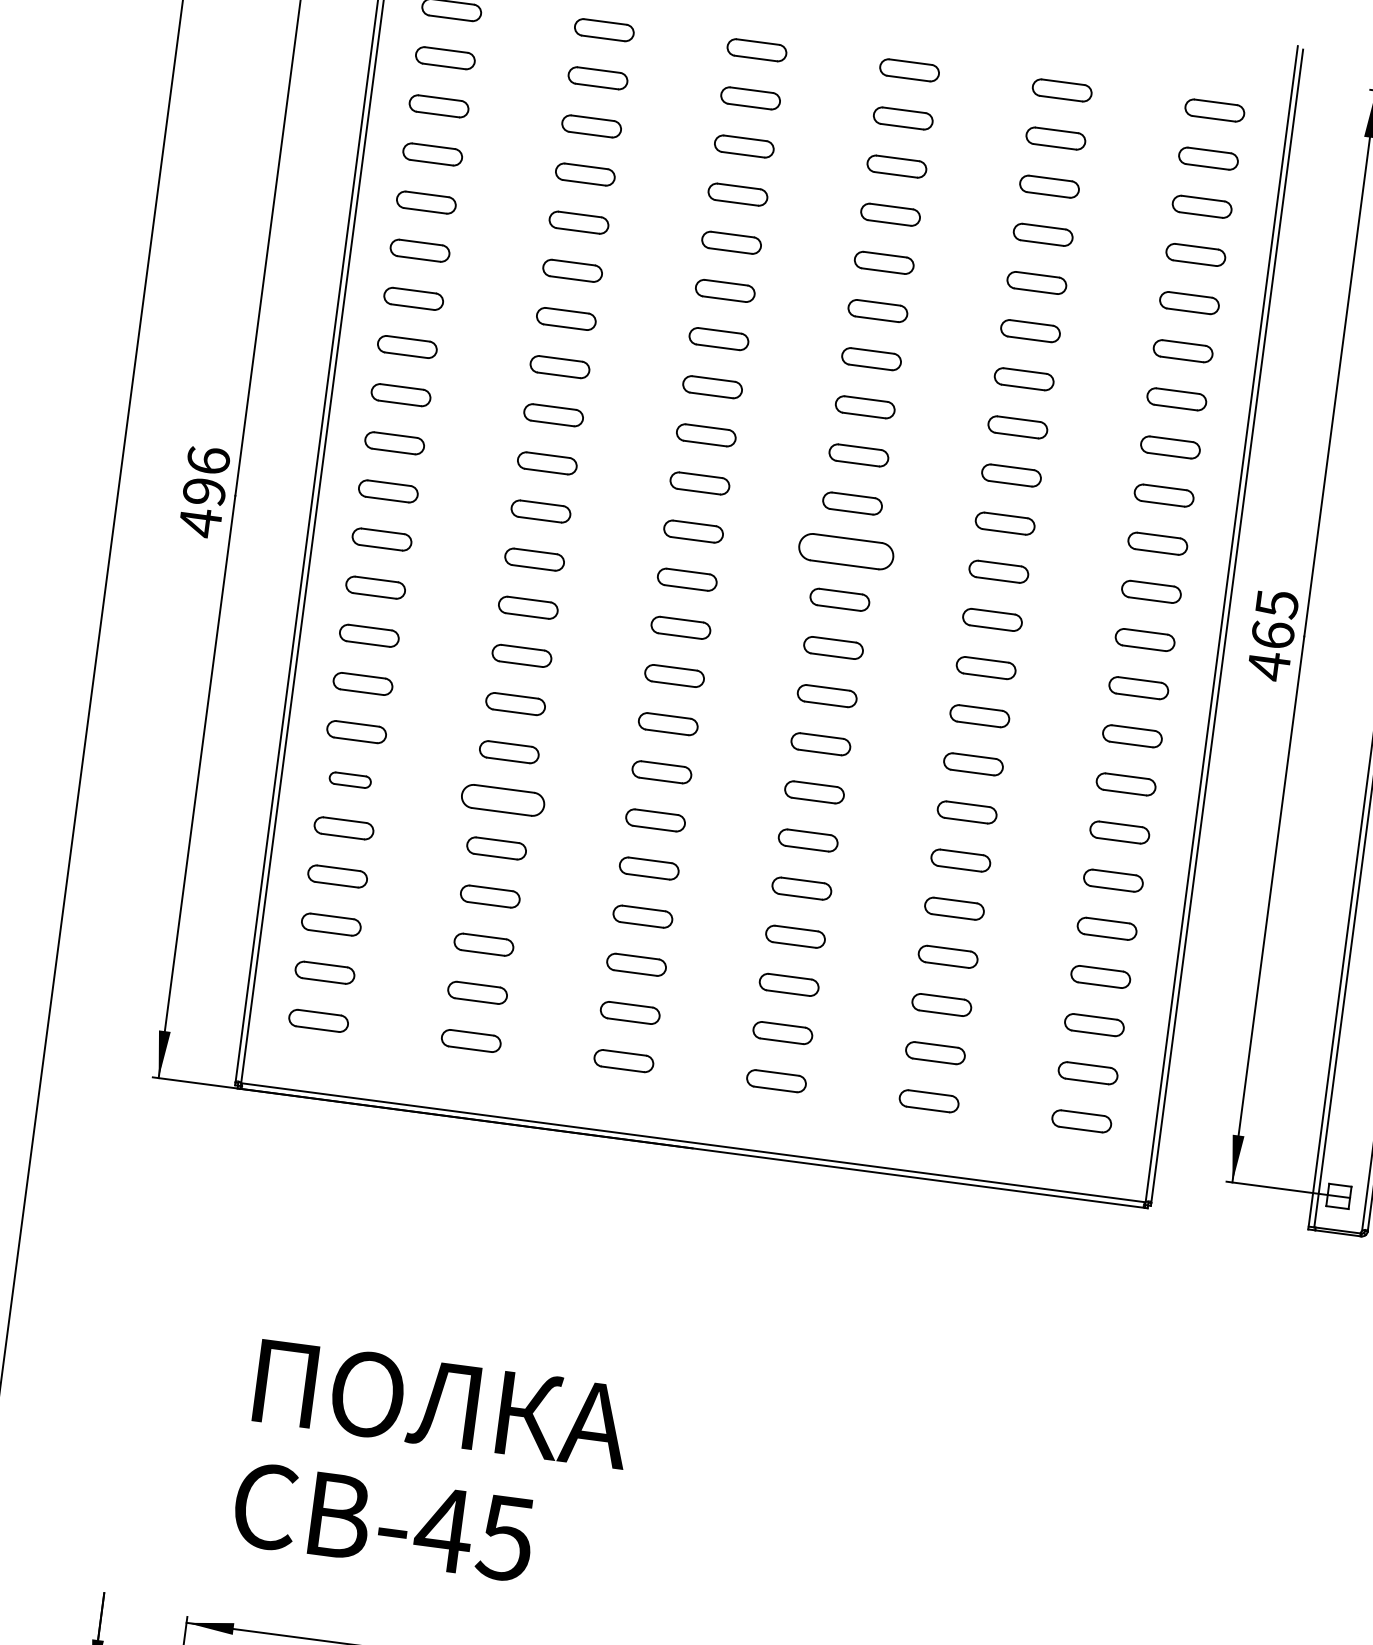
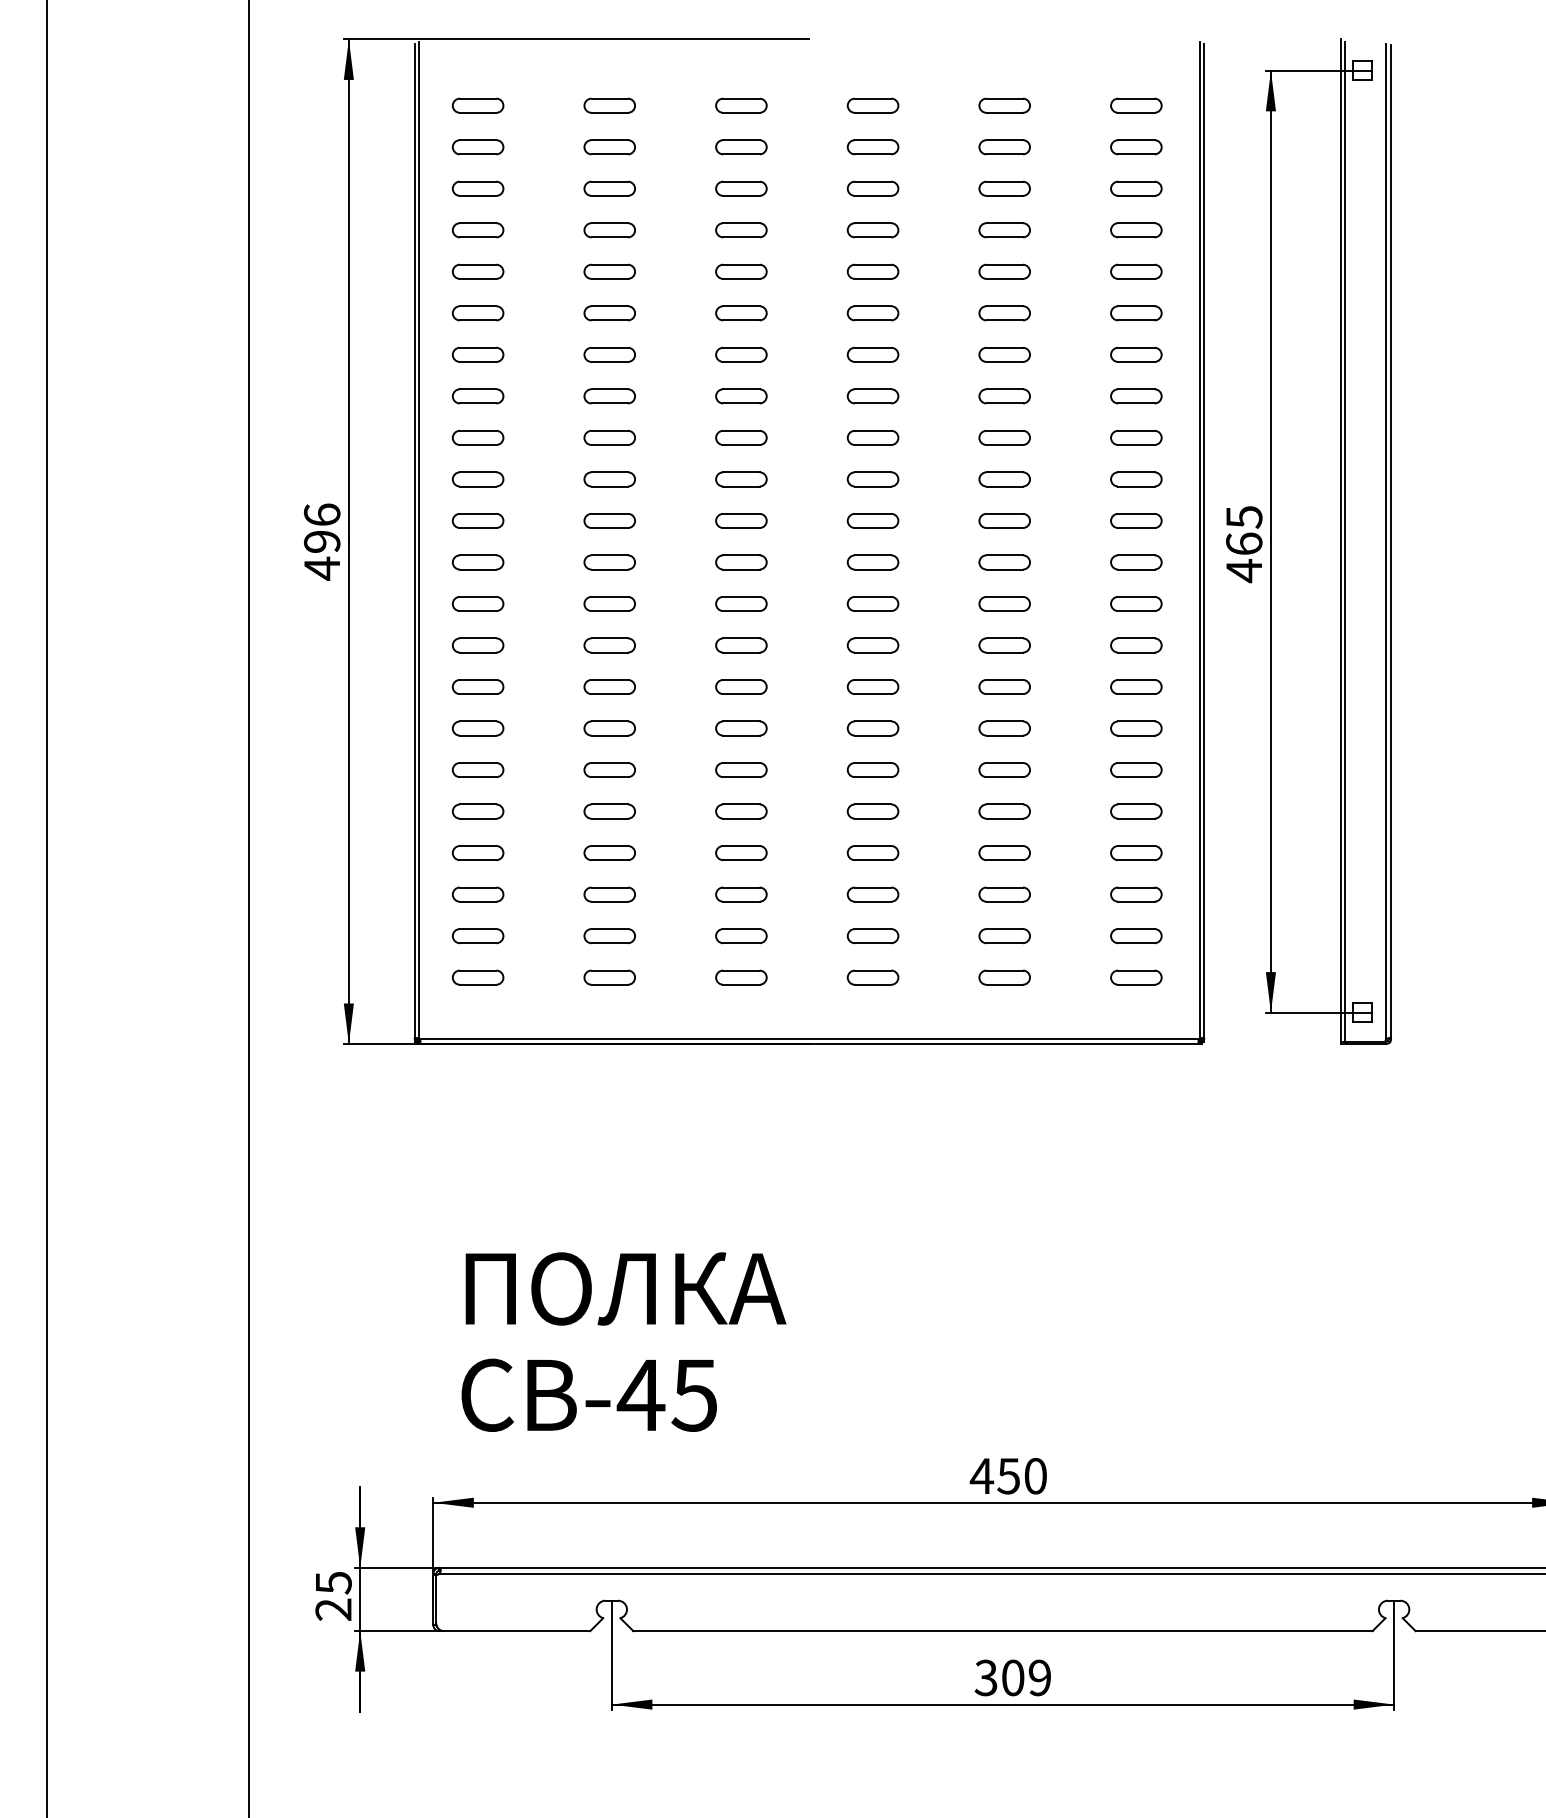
part: (845, 551) -> (872, 520), size x0.62
part: (349, 779) -> (477, 769), size x1.43
part: (502, 799) -> (609, 769), size x0.71

